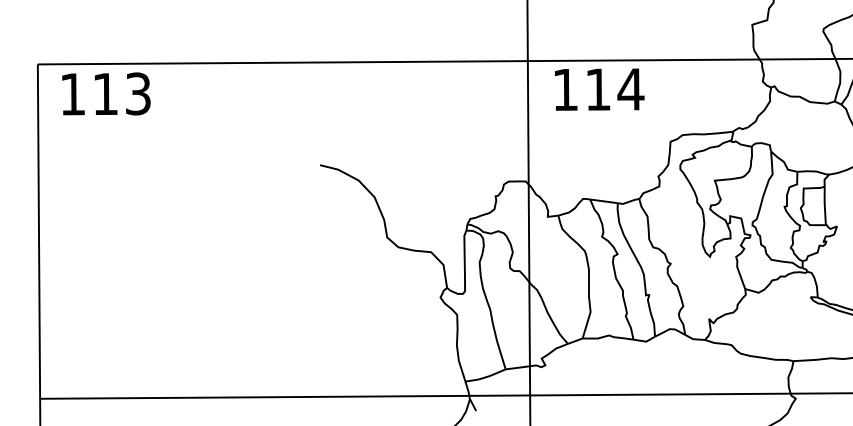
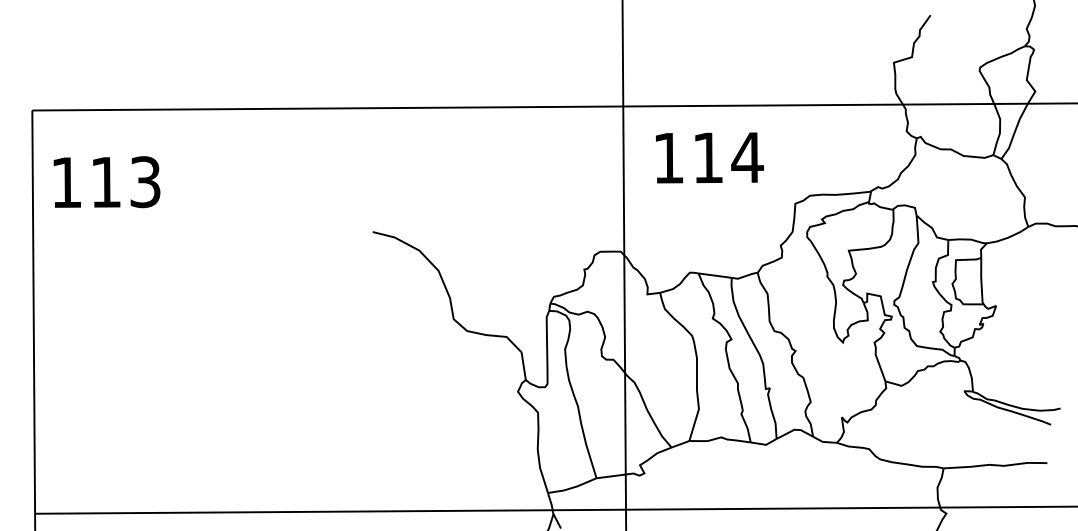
text: (599, 89) -> (709, 157), moved
text: (105, 94) -> (106, 182), moved

